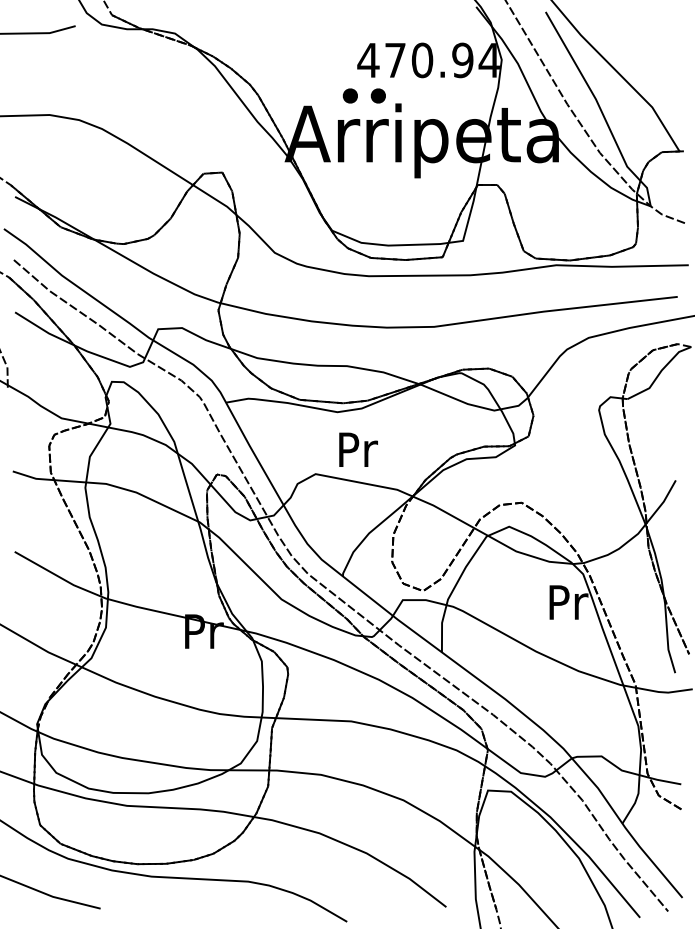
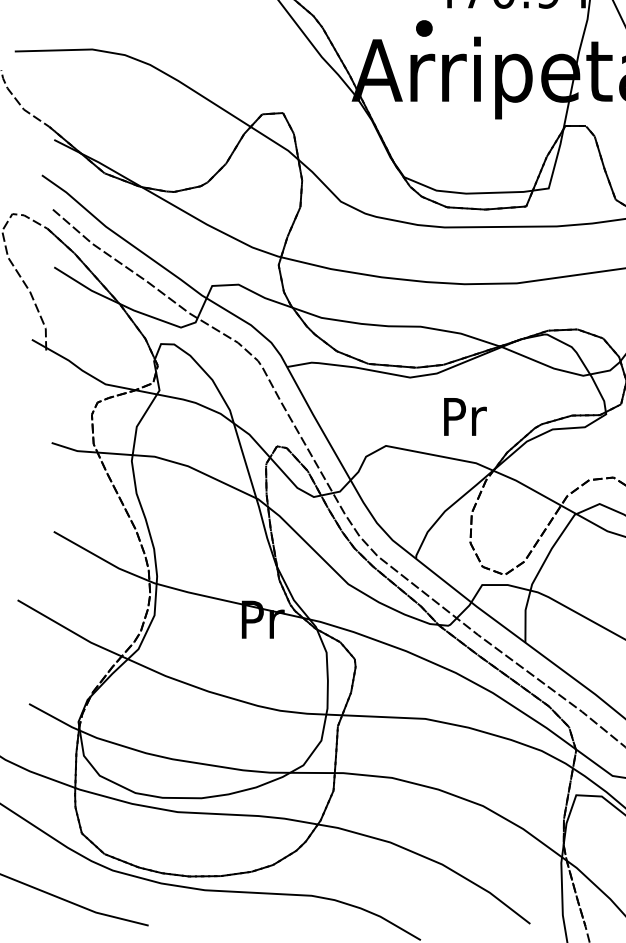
part: (377, 95) -> (454, 27), removed
text: (358, 449) -> (465, 416), moved

